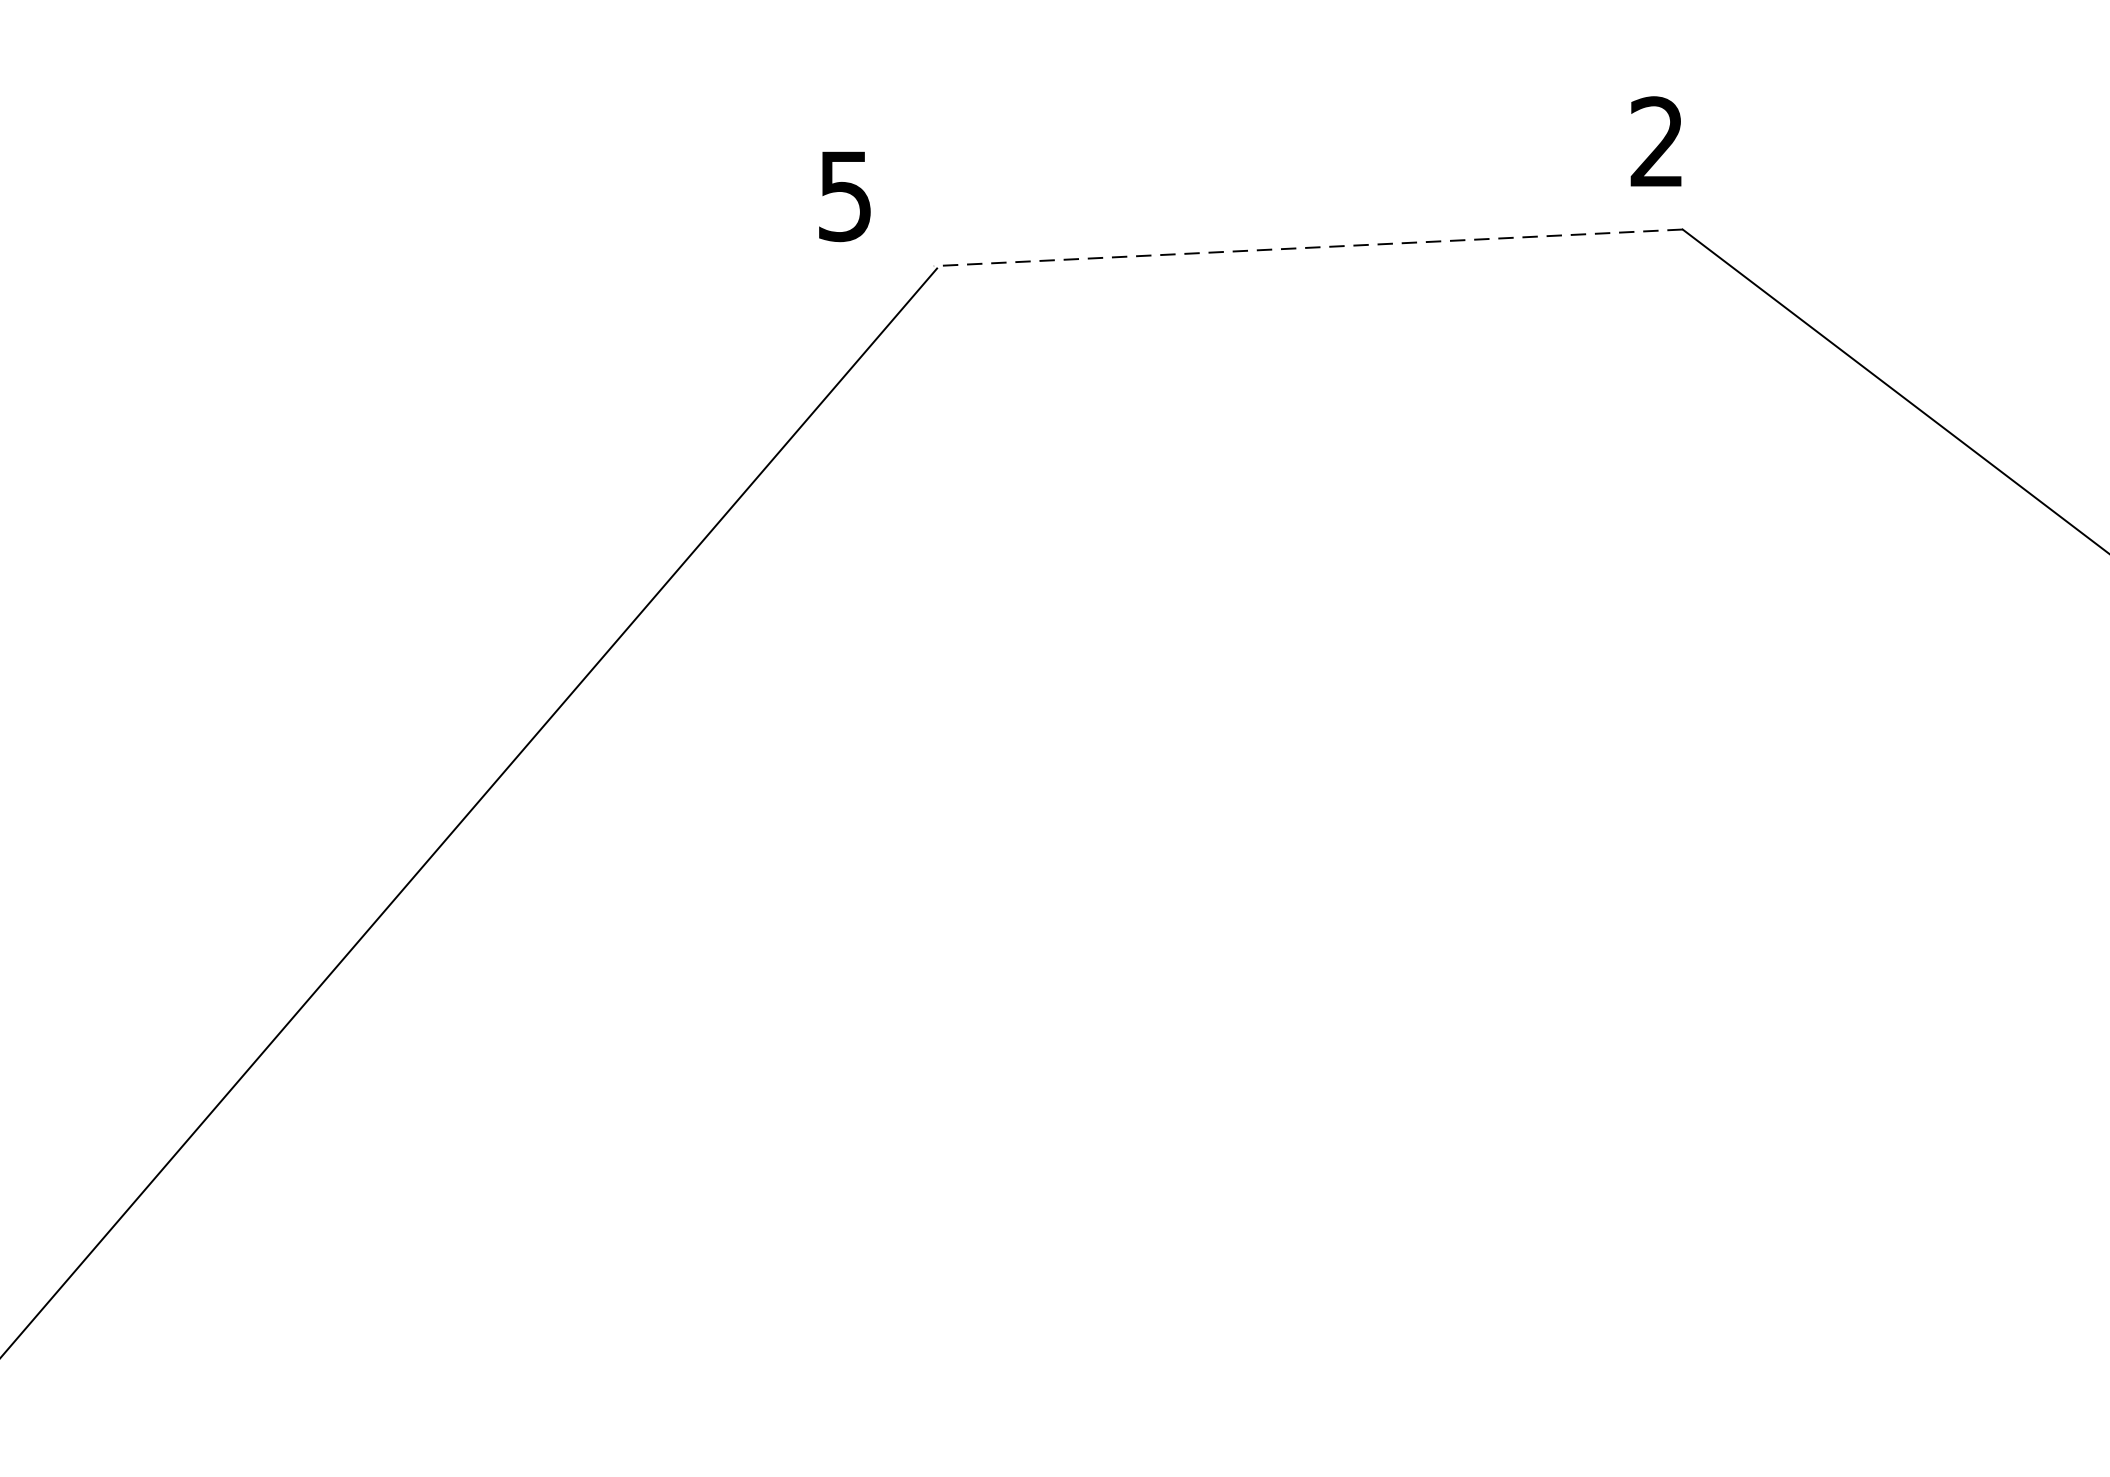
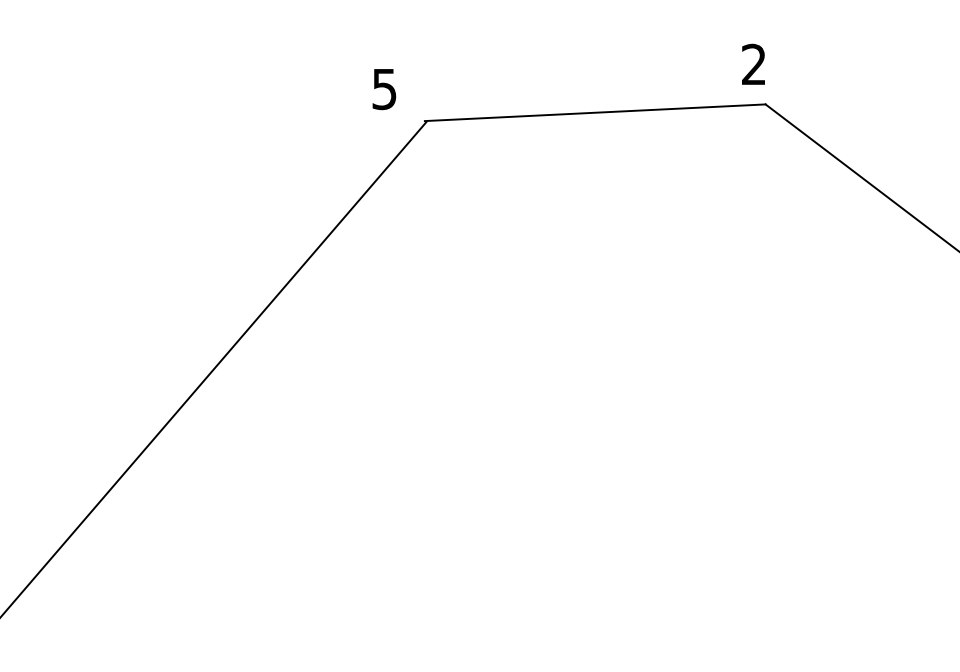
line: (1308, 247) -> (595, 112), dashed -> solid

